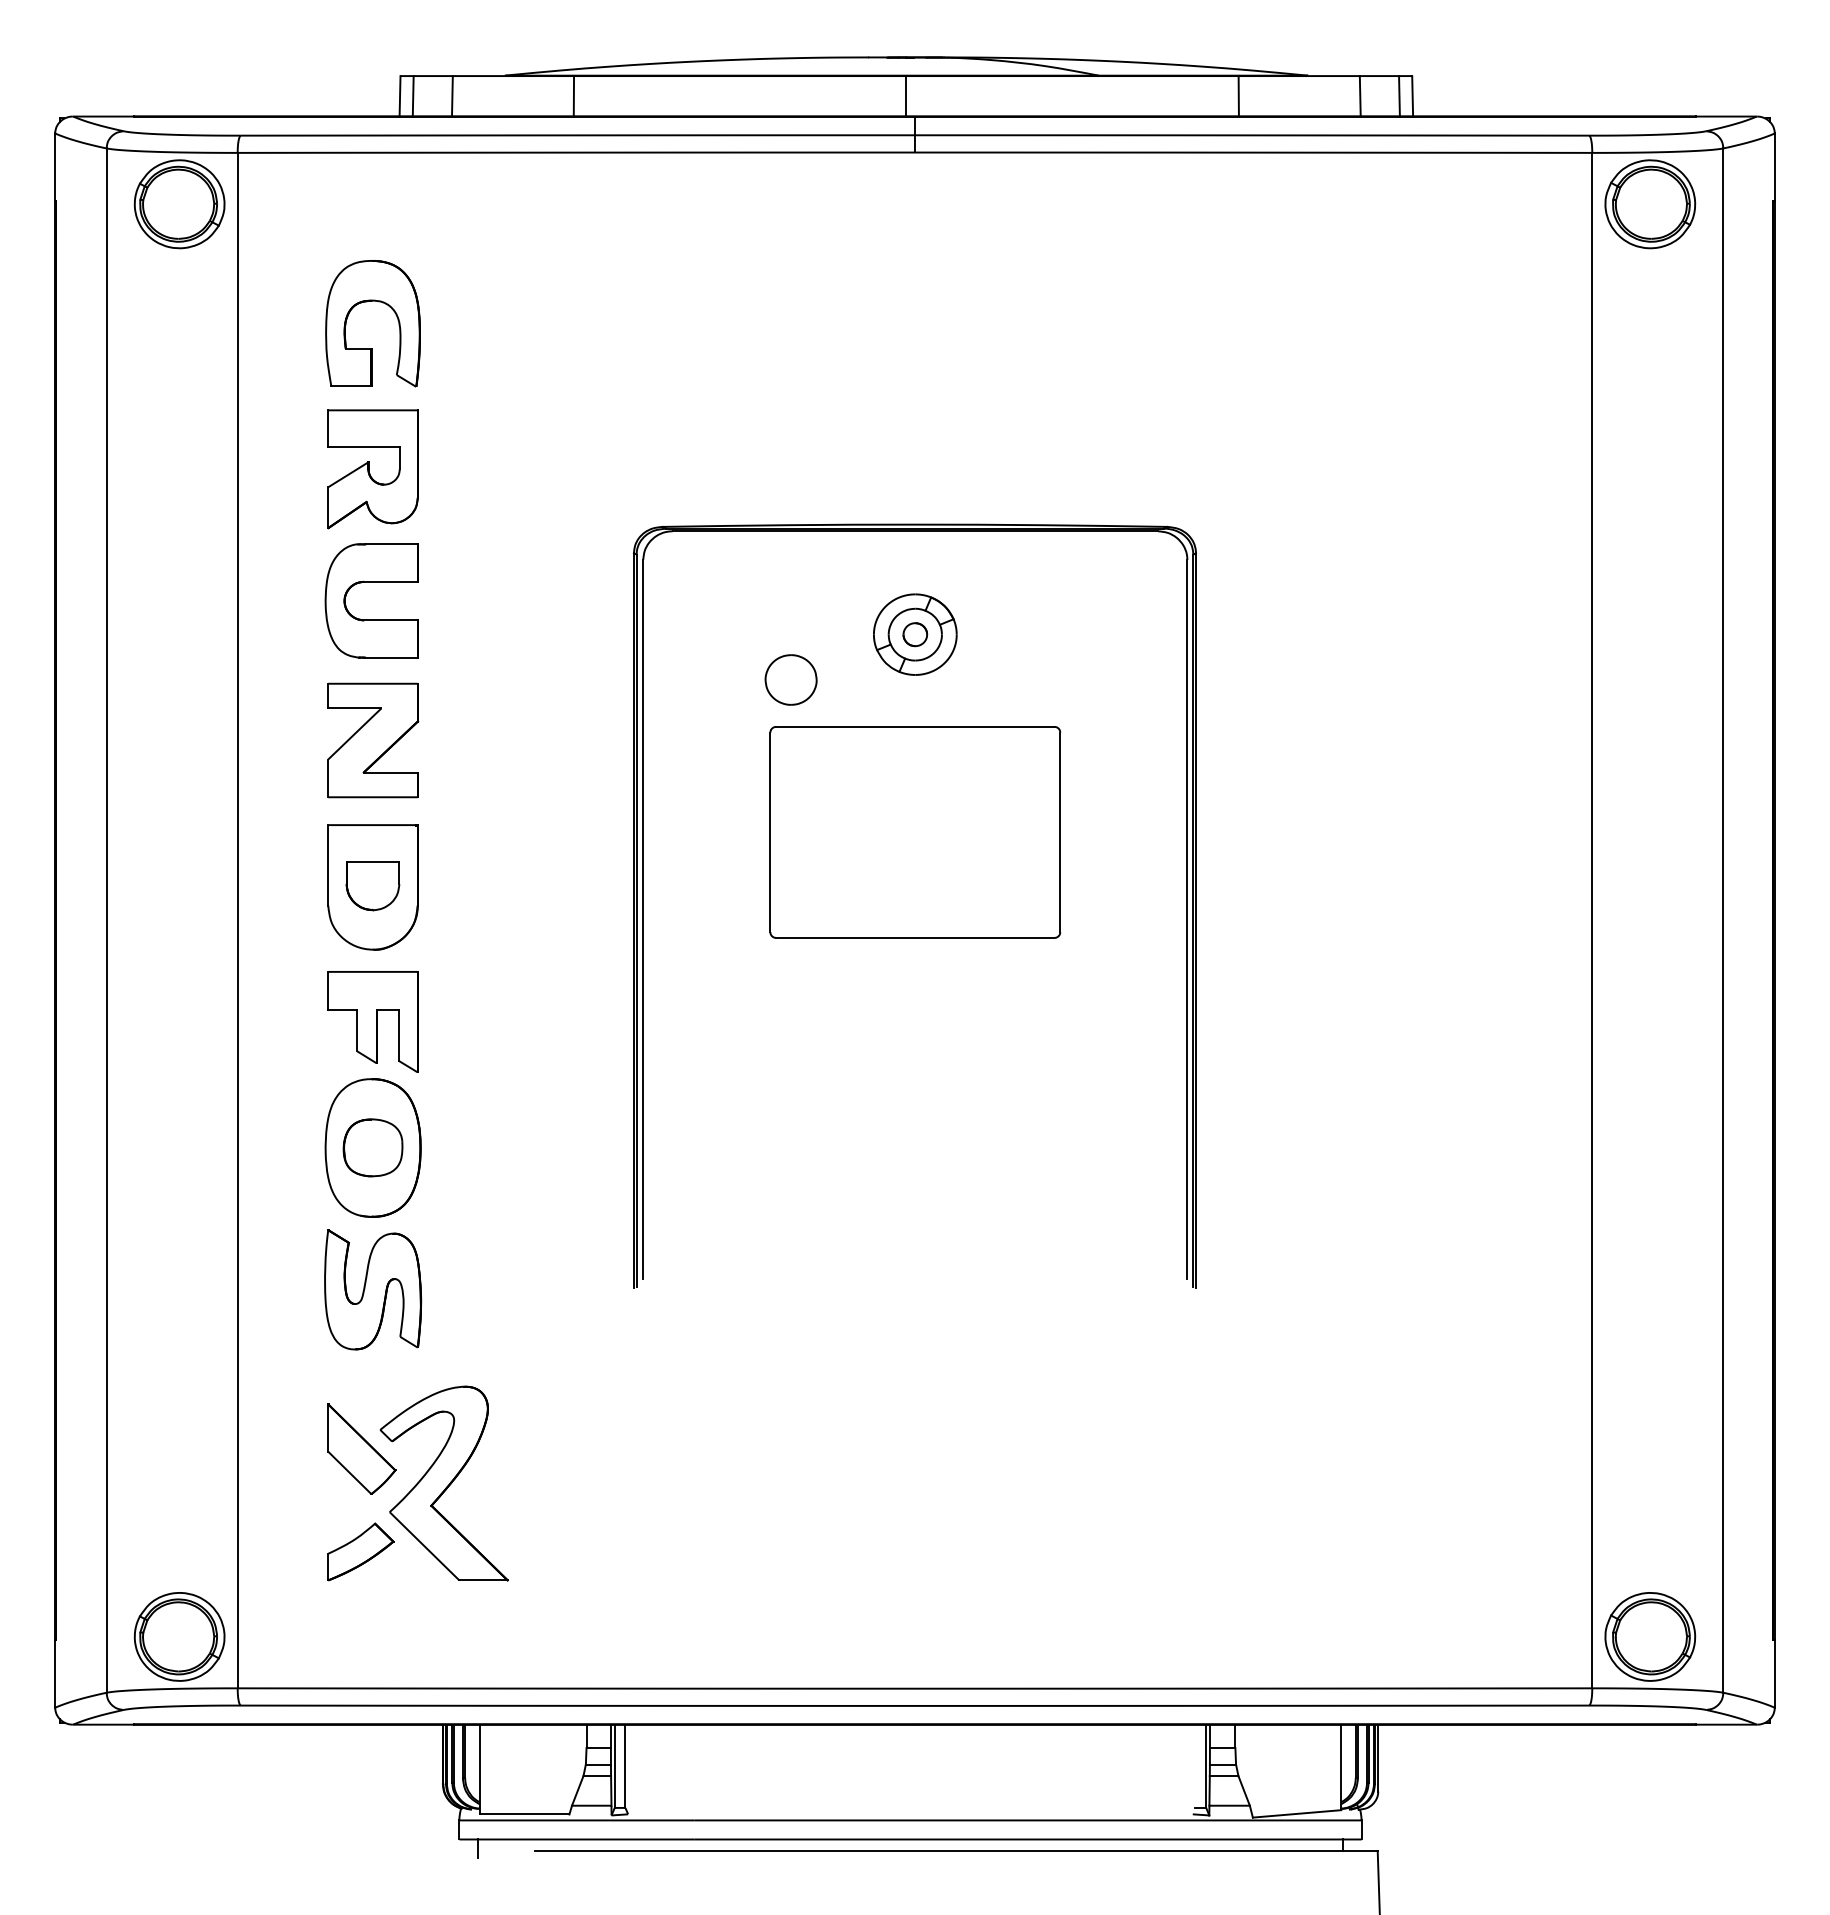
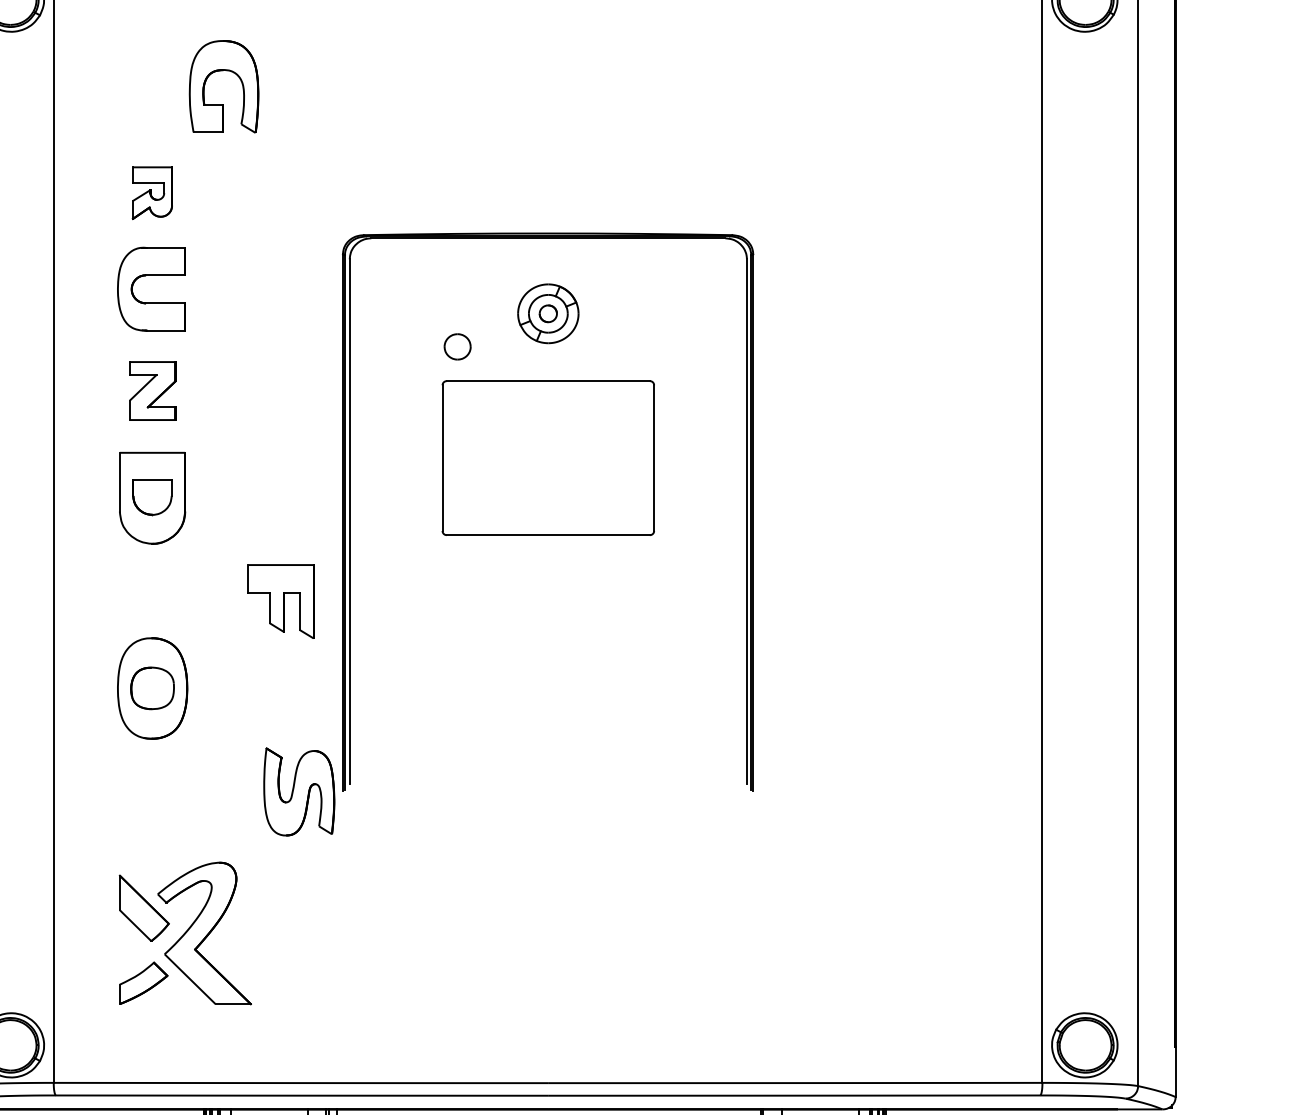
part: (366, 302) -> (219, 71), moved
part: (372, 469) -> (152, 193), size x0.6
part: (790, 679) -> (457, 346), size x0.7
part: (373, 740) -> (152, 391), size x0.7
part: (372, 1021) -> (280, 601), moved
part: (373, 1289) -> (299, 791), moved

